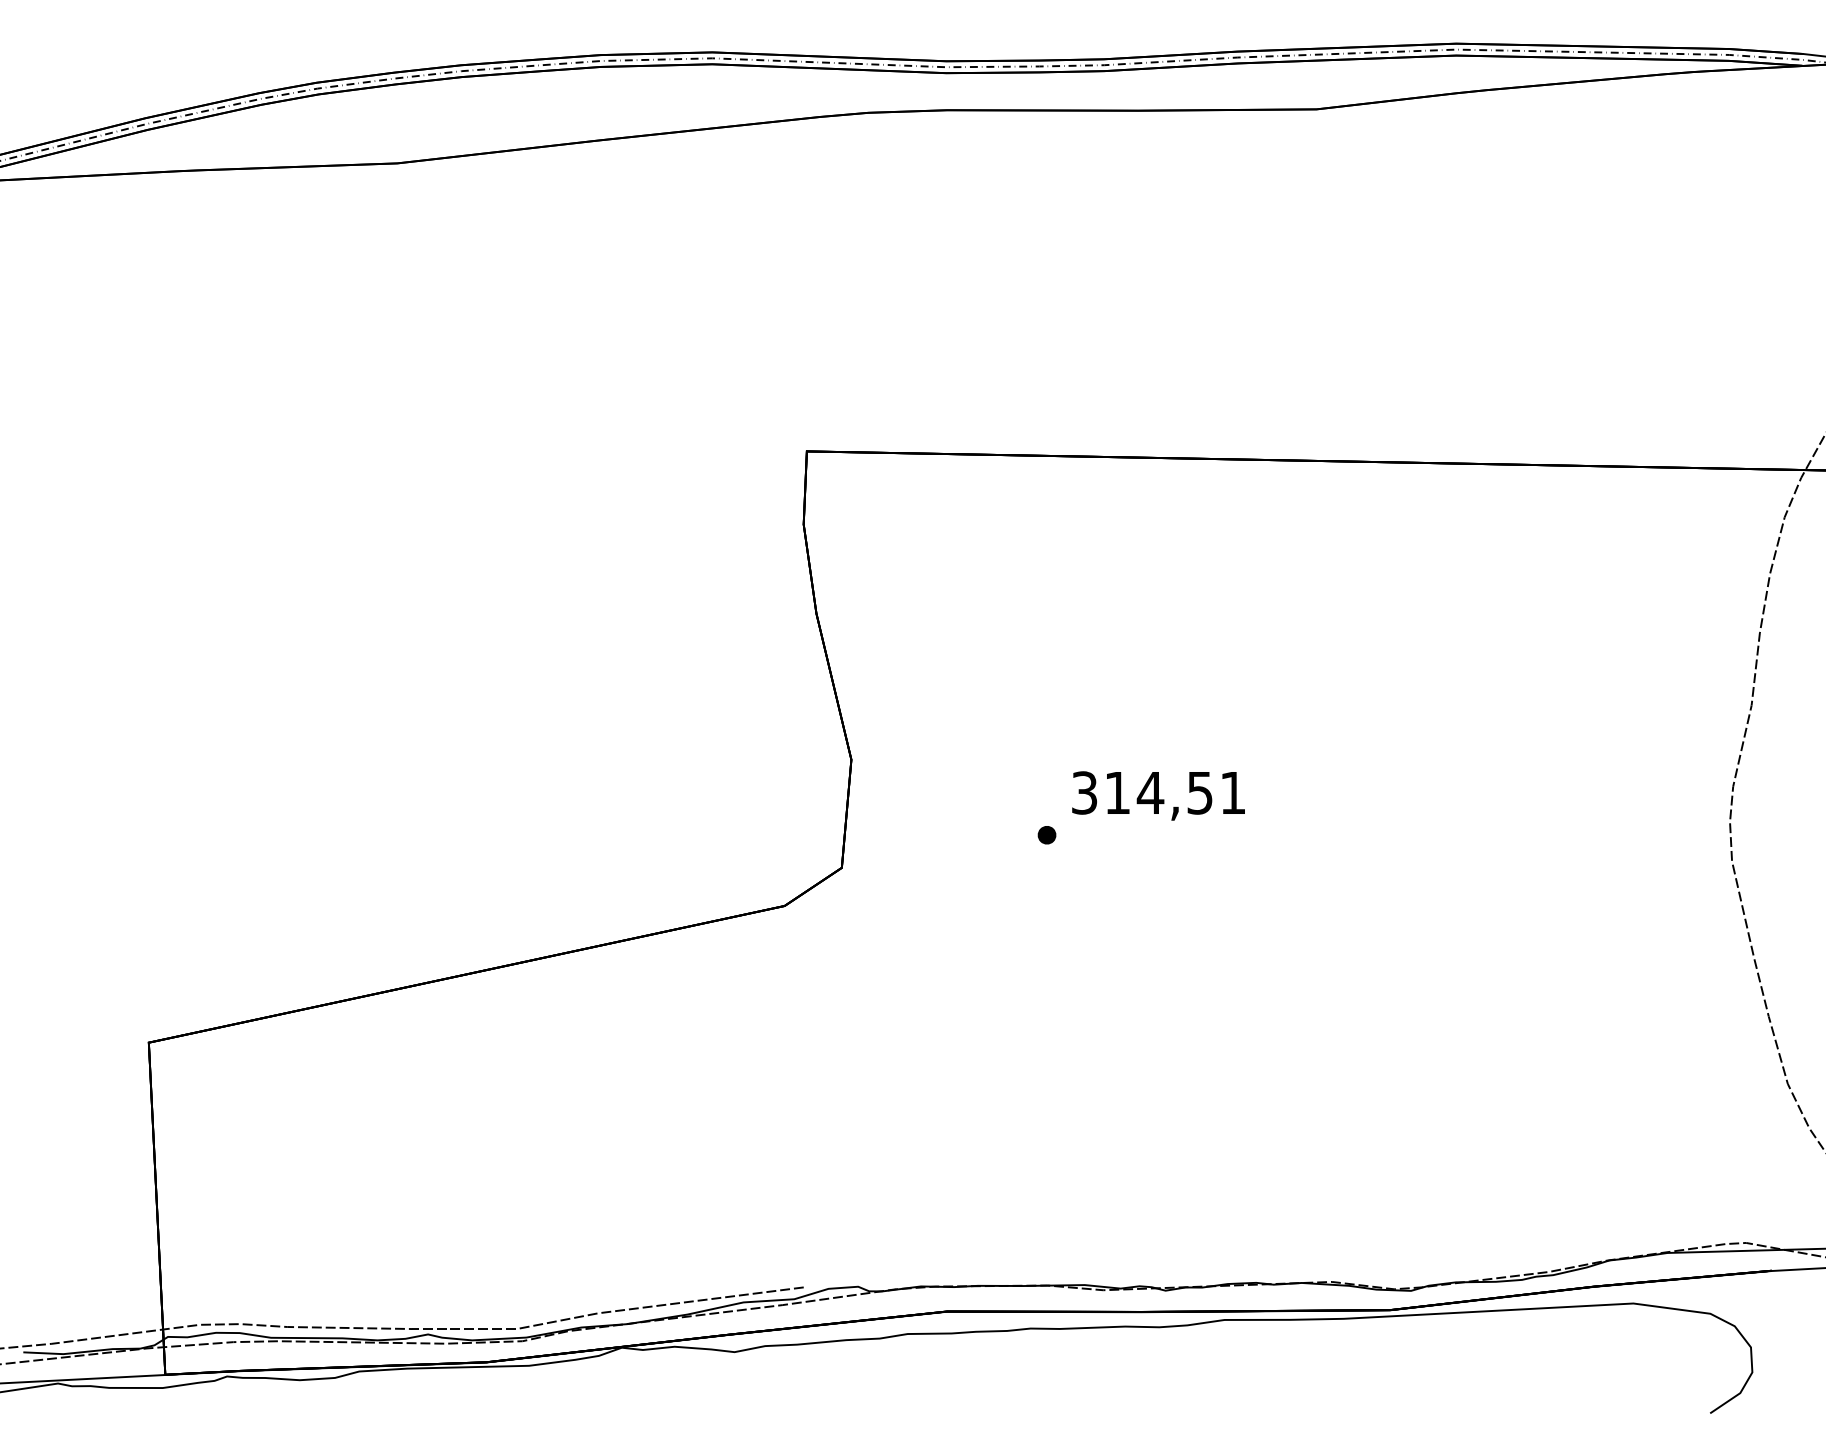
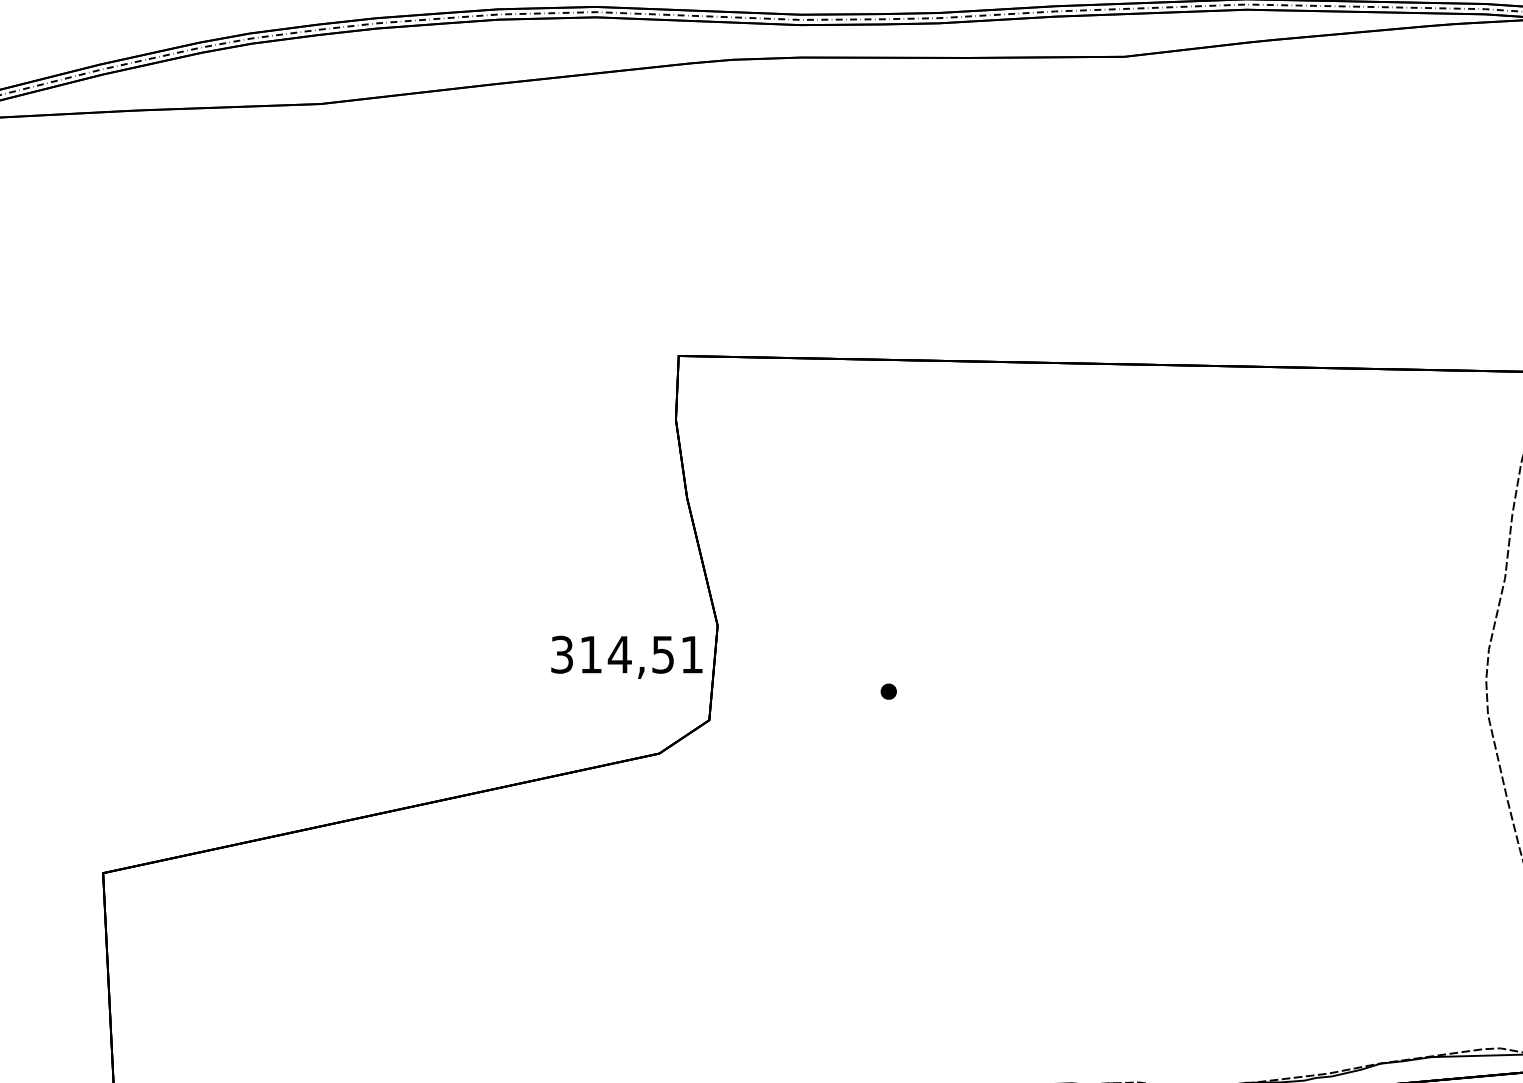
text: (1158, 795) -> (626, 656), moved

